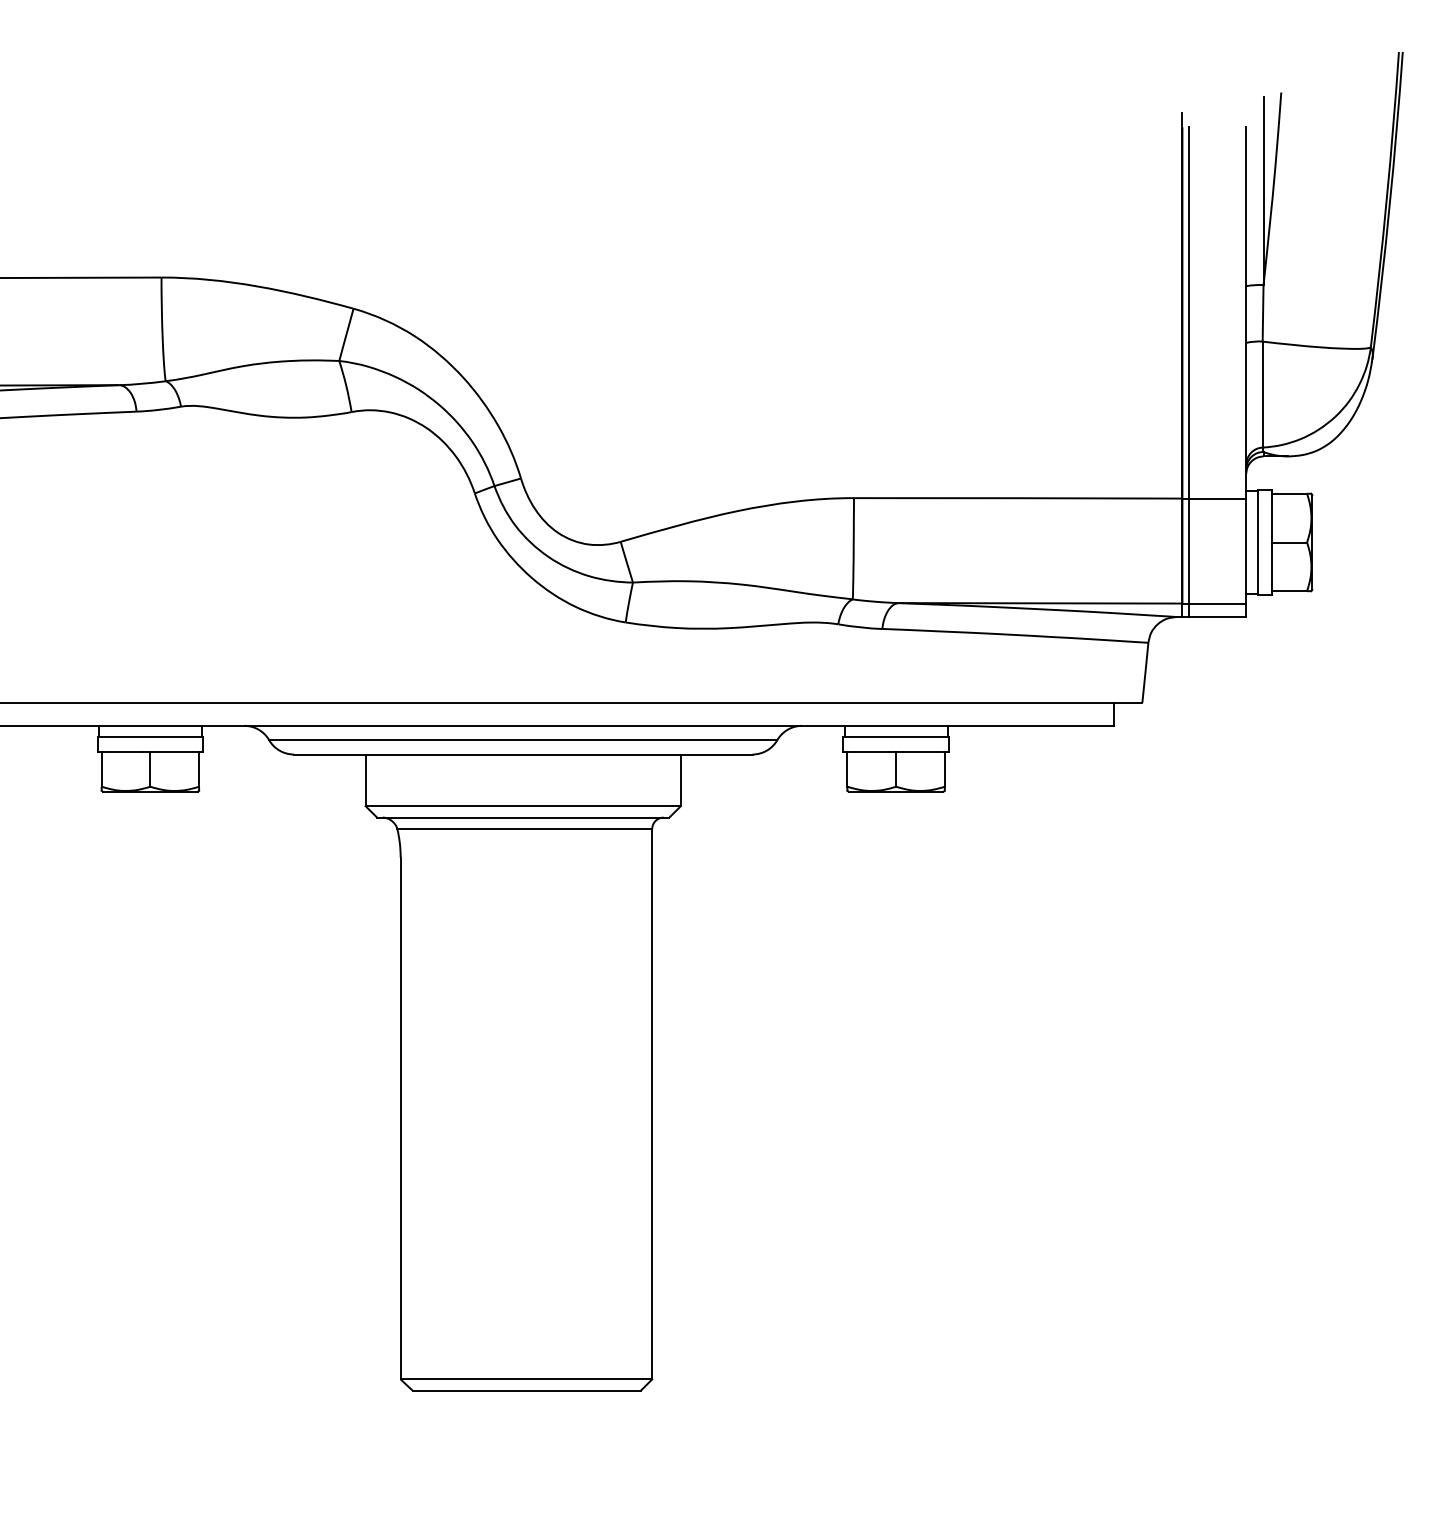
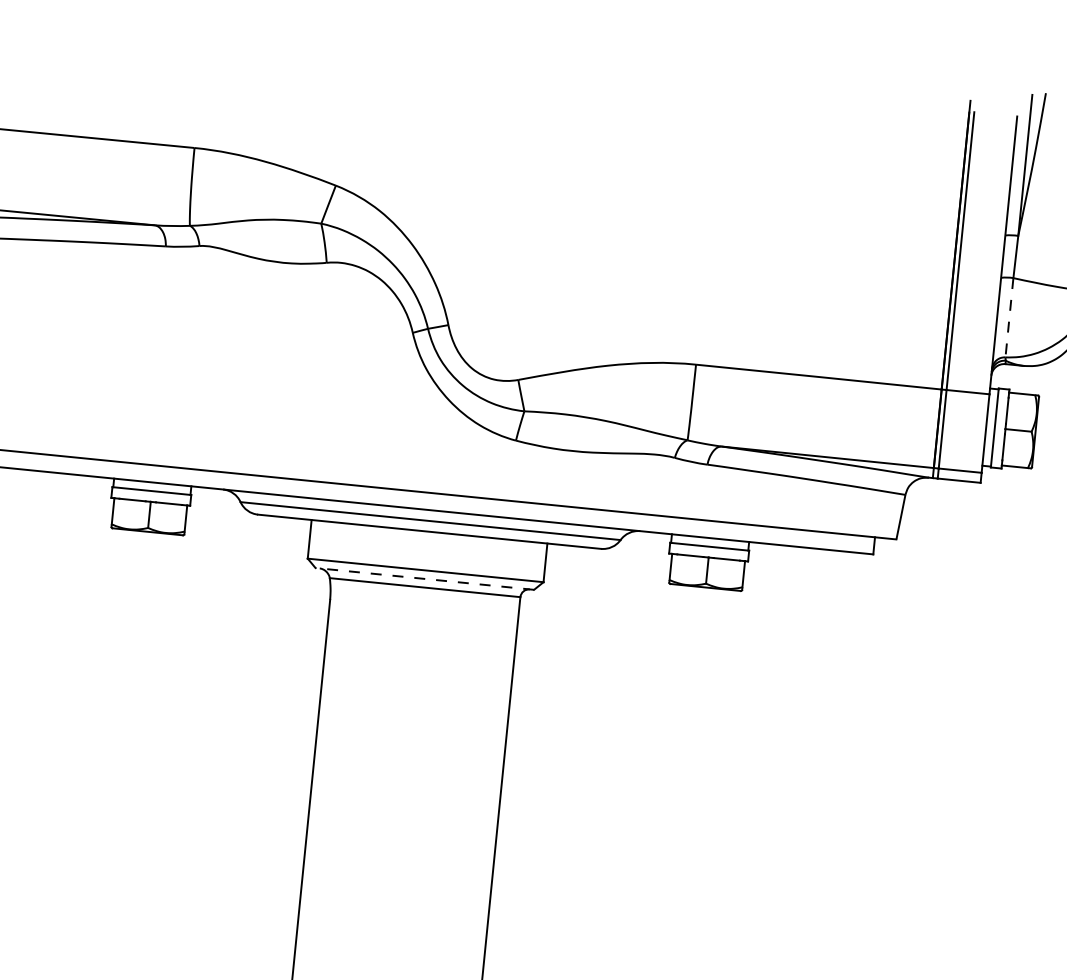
line: (1262, 394) -> (1009, 317), solid -> dashed
line: (522, 817) -> (424, 578), solid -> dashed

